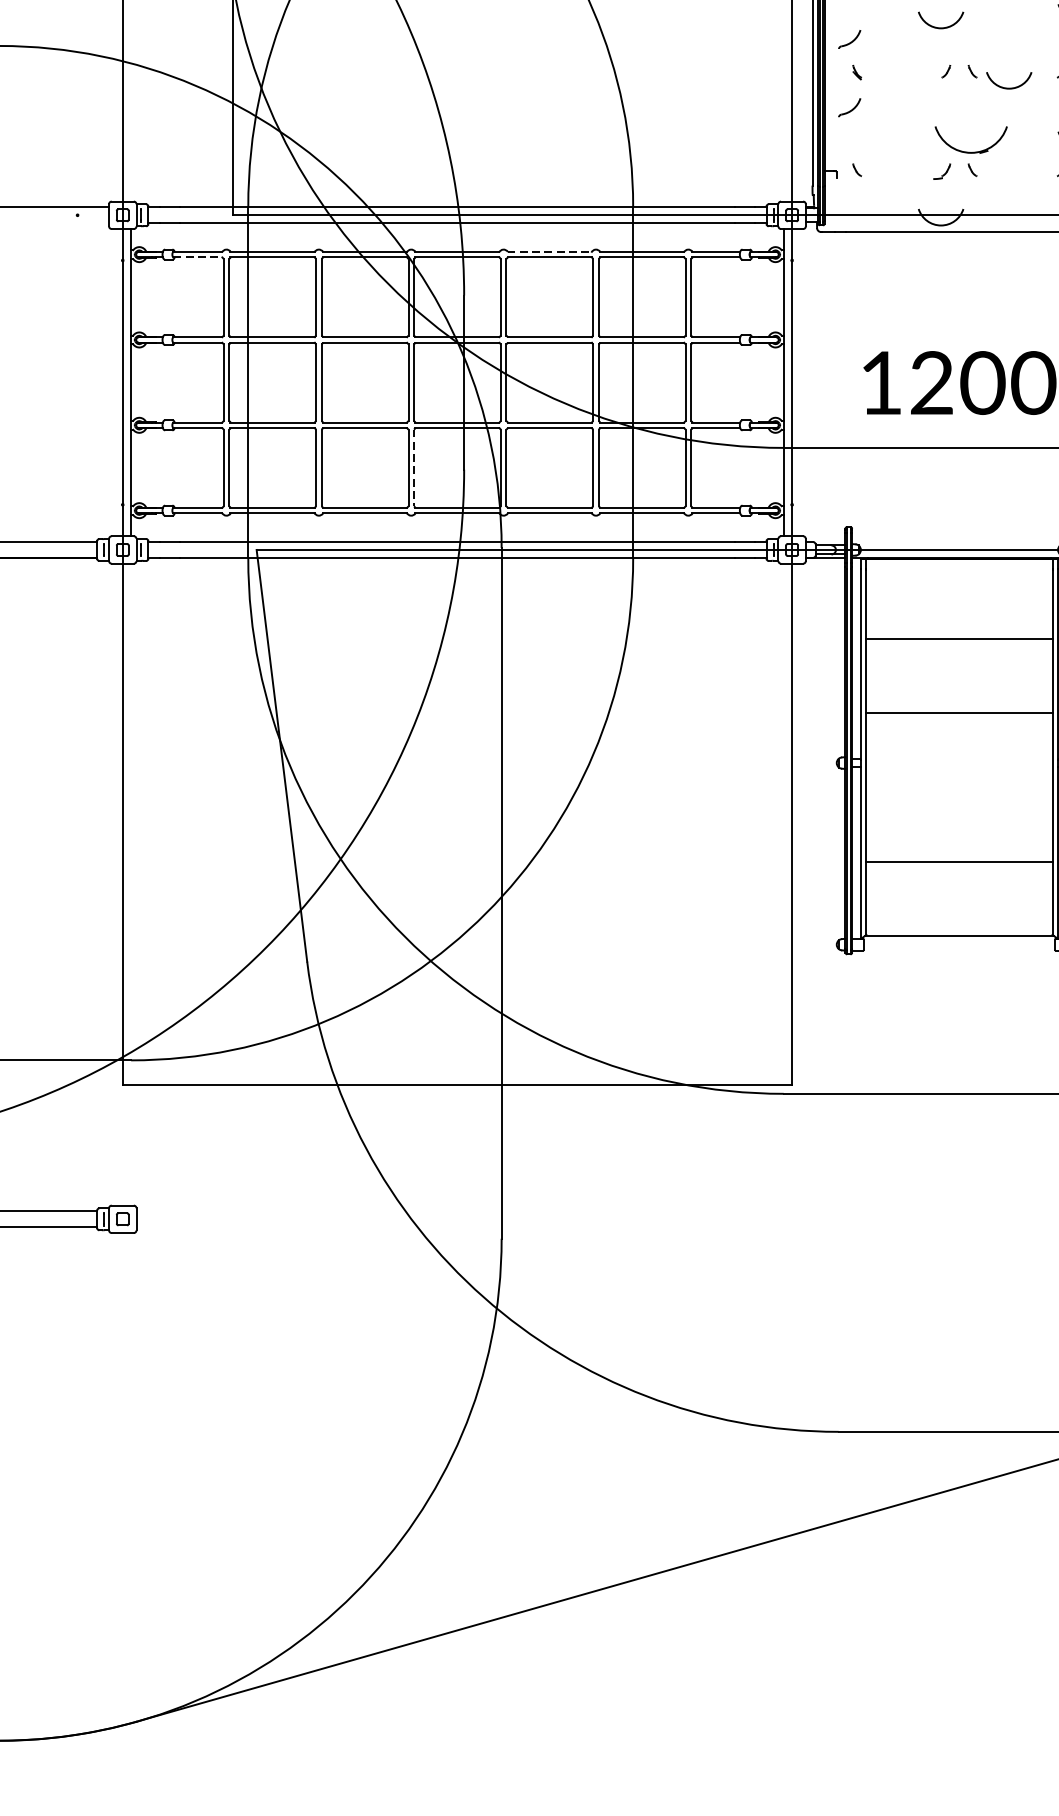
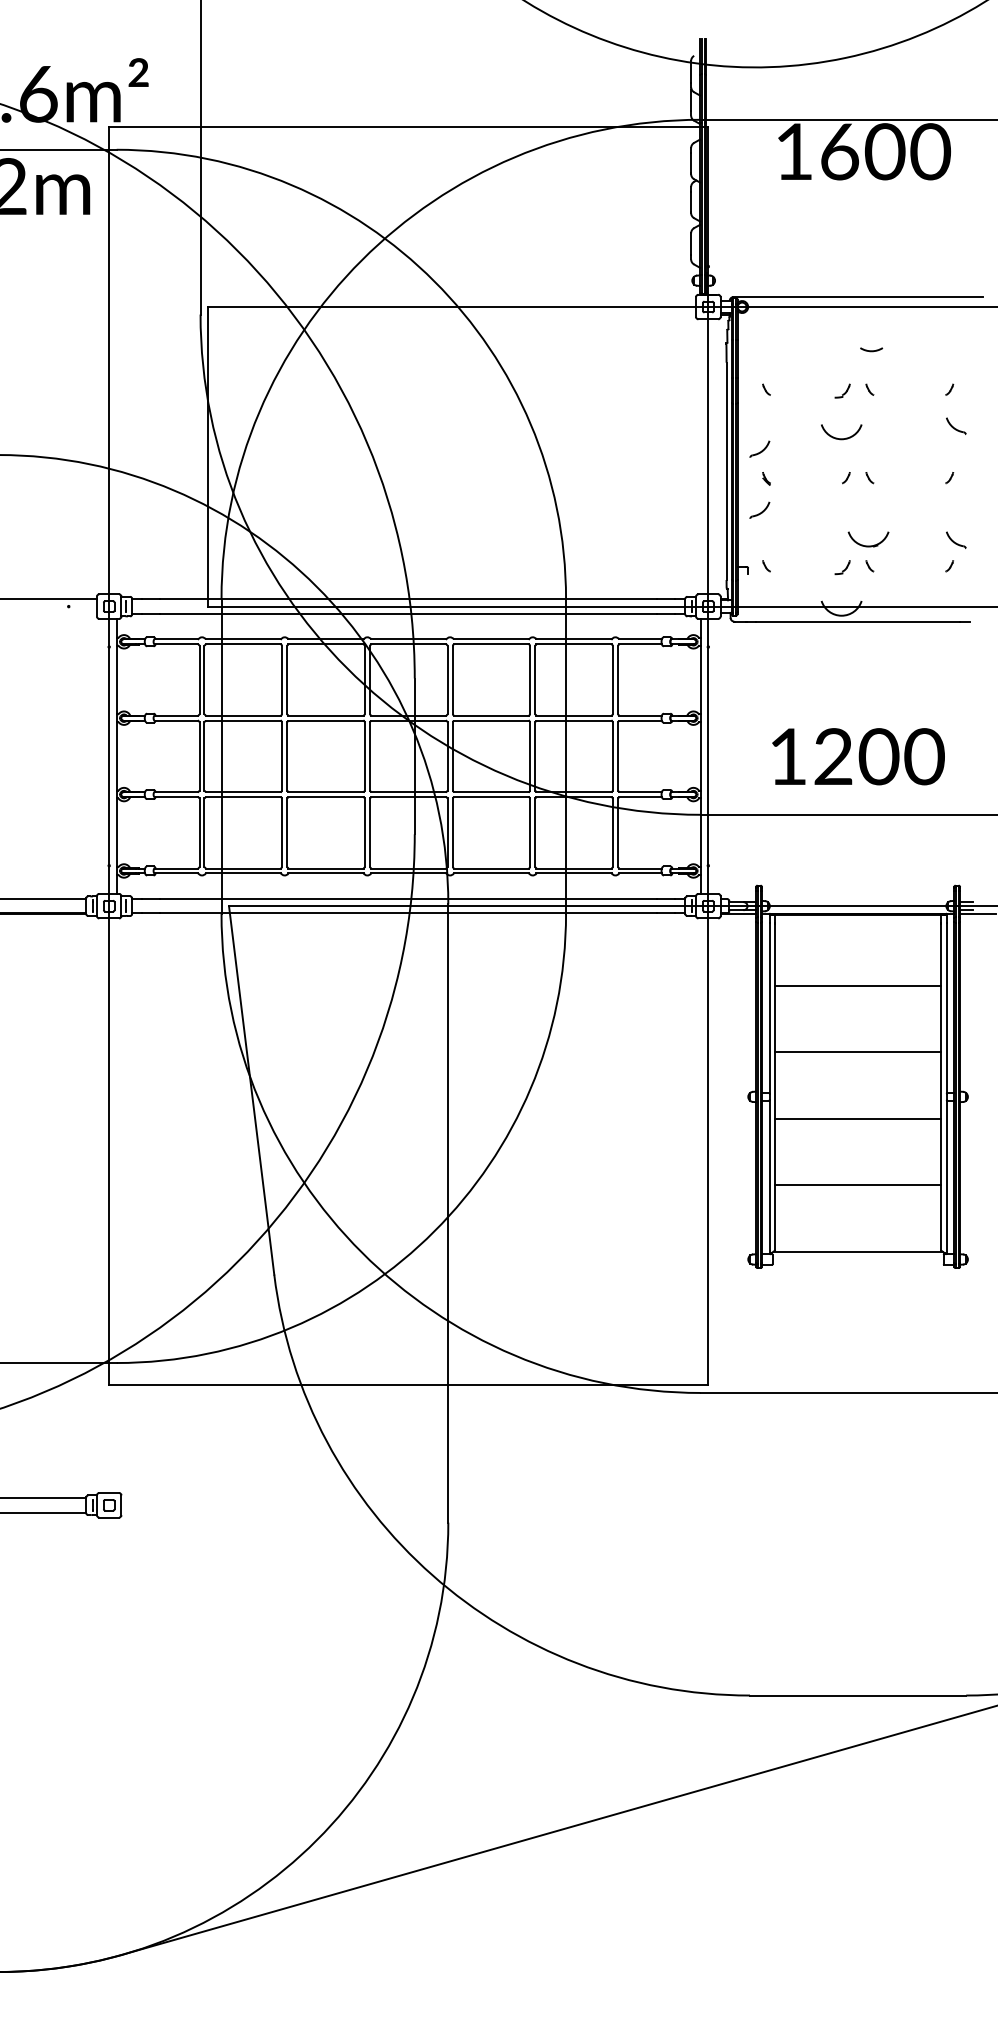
arc: (1009, 87) -> (902, 492), removed
part: (971, 140) -> (868, 539), size x0.62
line: (549, 252) -> (491, 639), dashed -> solid
line: (197, 257) -> (176, 644), dashed -> solid
line: (413, 468) -> (369, 833), dashed -> solid
line: (958, 787) -> (857, 1118), added

